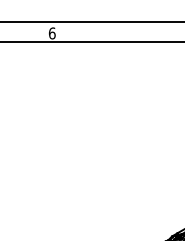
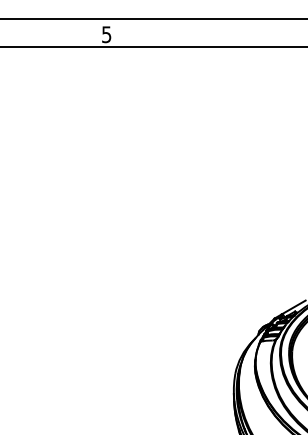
text: (52, 33) -> (106, 34), 6 -> 5

